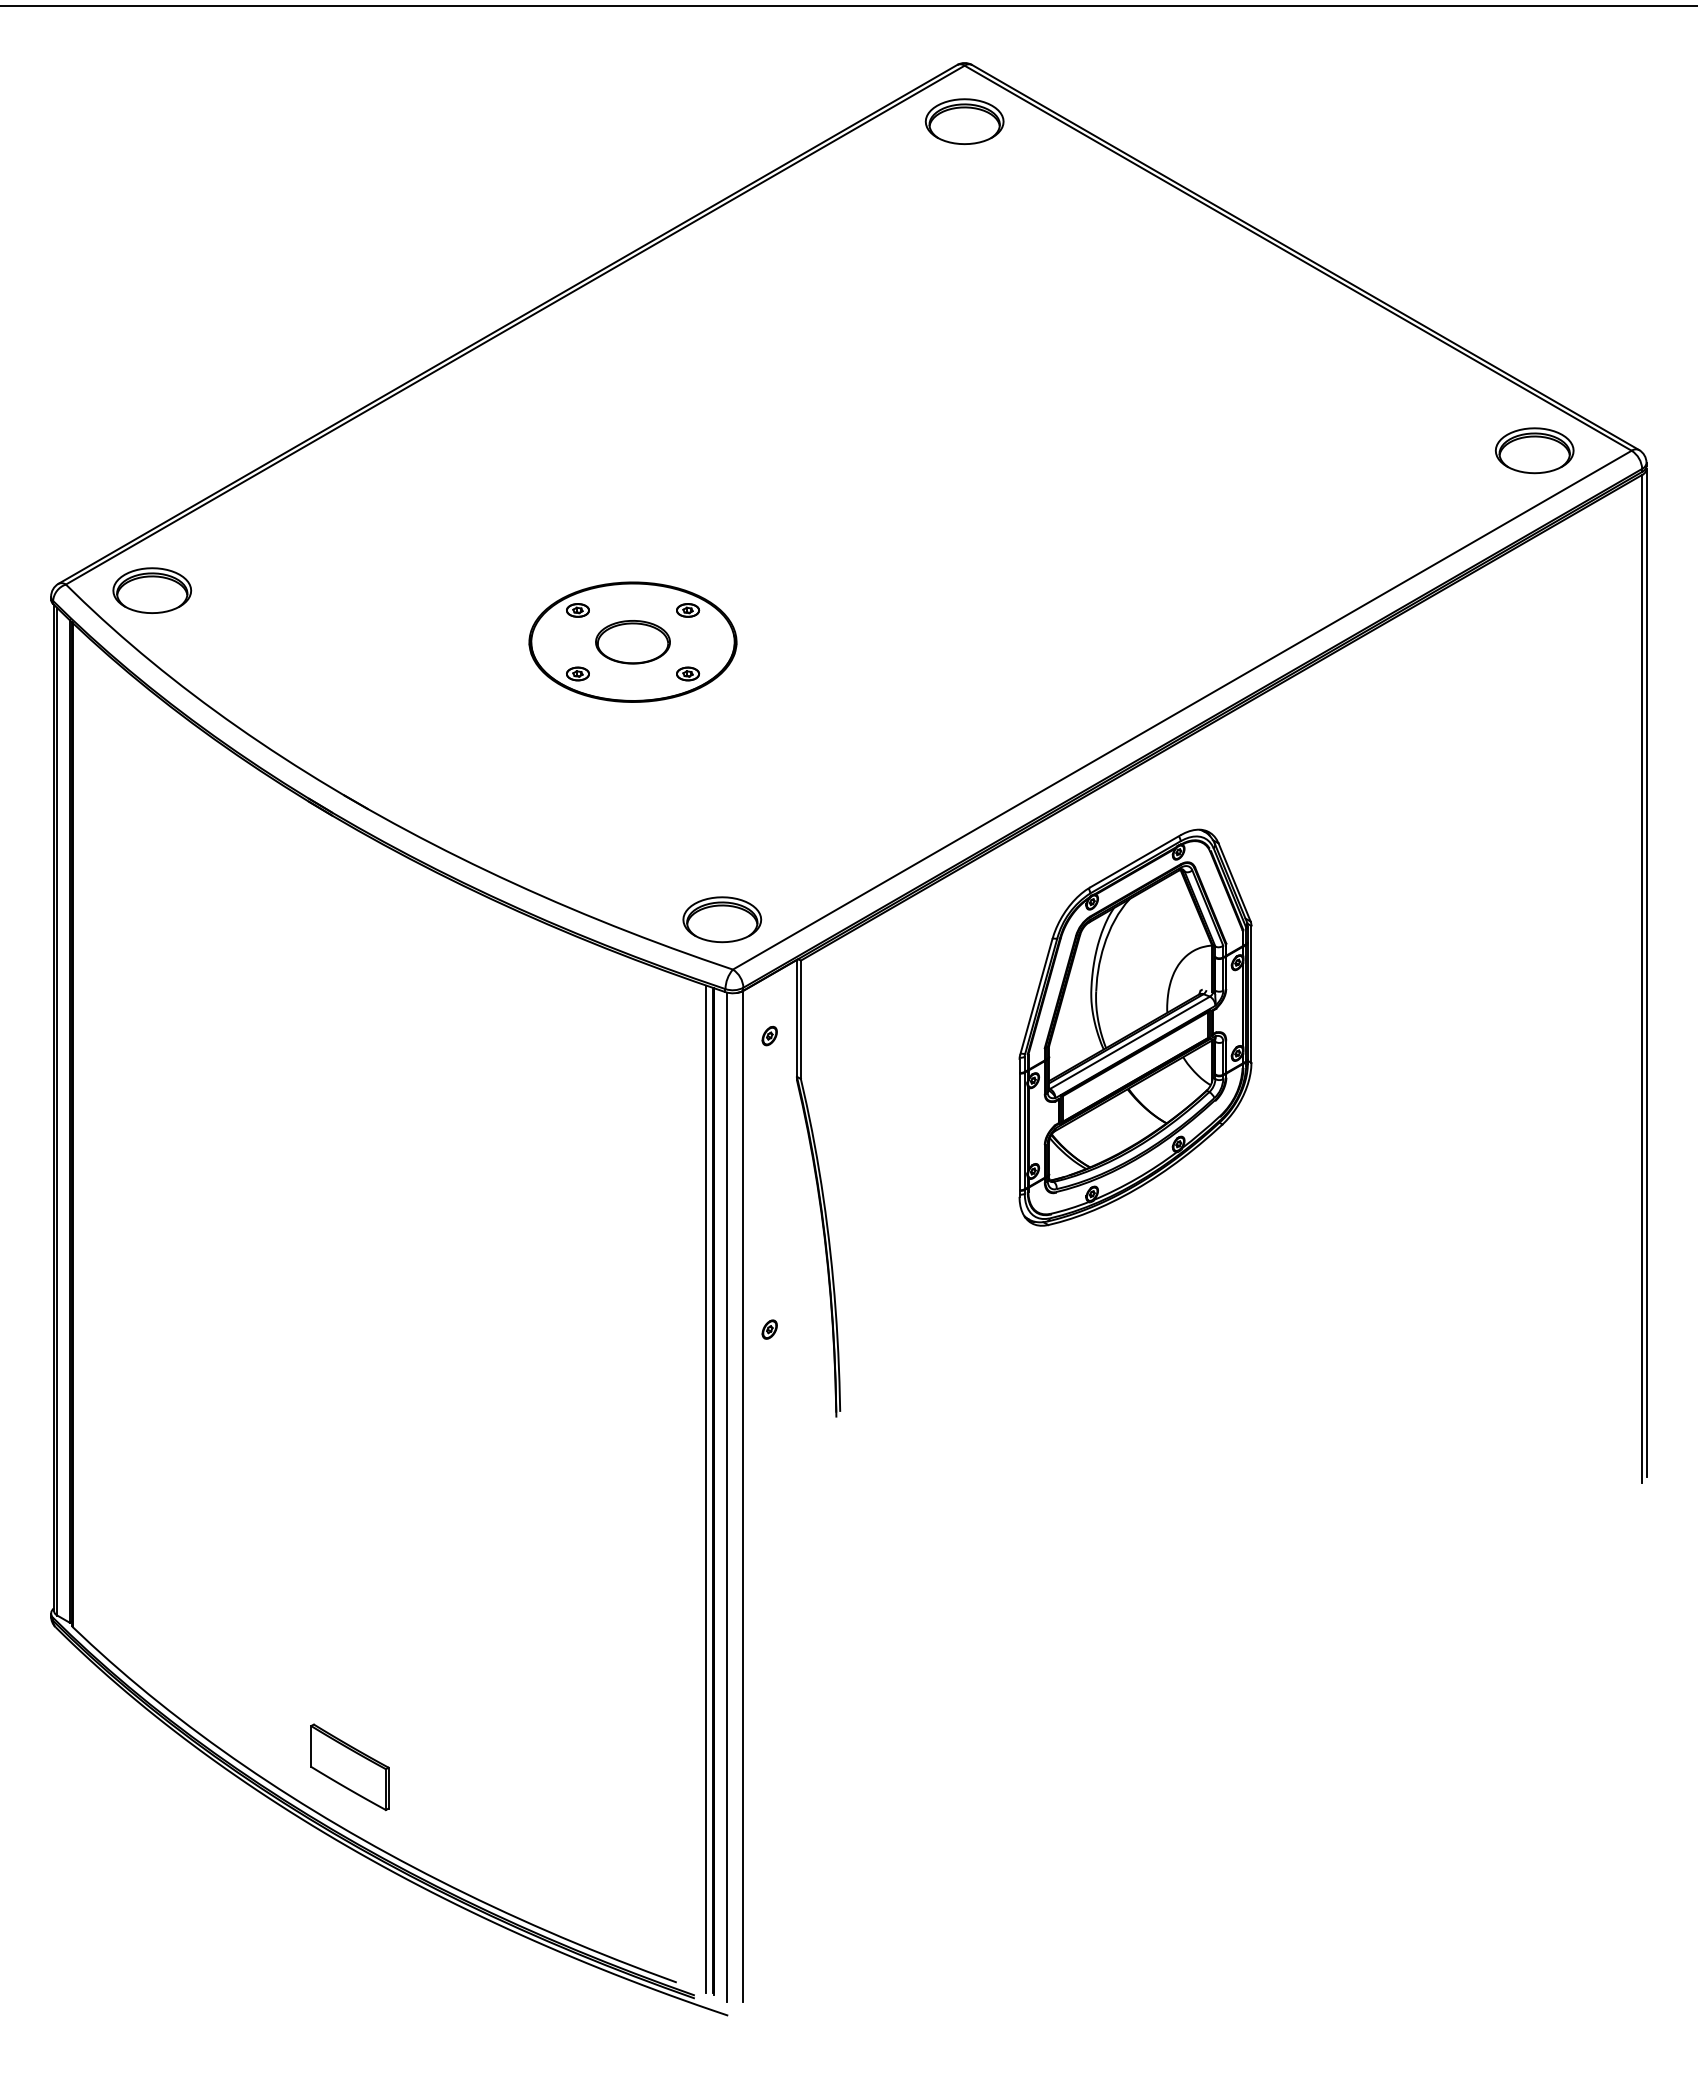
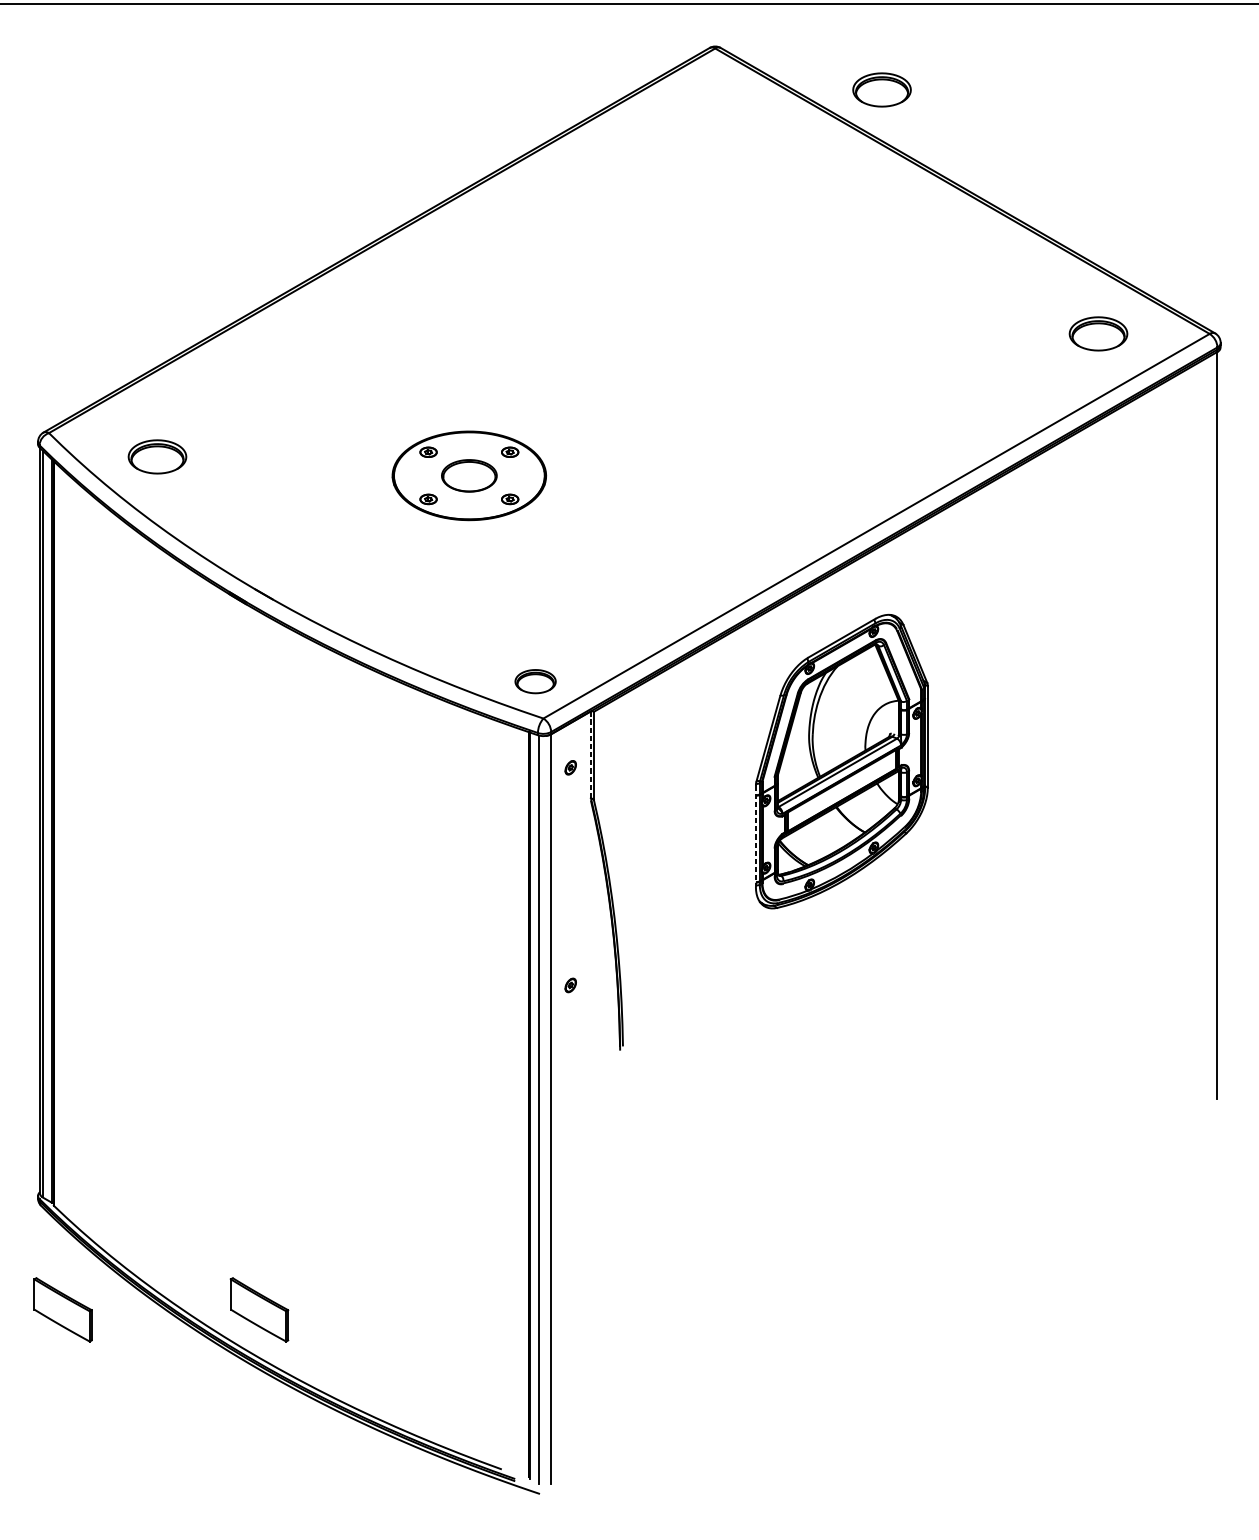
part: (964, 121) -> (881, 89), moved
part: (1534, 450) -> (1098, 333), moved
part: (152, 590) -> (157, 456), moved
part: (722, 919) -> (535, 681), size x0.7
line: (1646, 972) -> (1220, 720), removed
line: (796, 1020) -> (590, 756), solid -> dashed
line: (1019, 1128) -> (755, 836), solid -> dashed
line: (706, 1489) -> (523, 1103), removed
part: (84, 1767) -> (62, 1310), added

